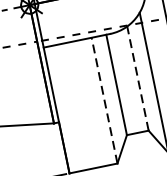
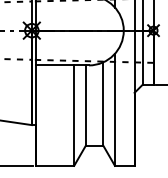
line: (138, 77) -> (103, 103), dashed -> solid
line: (104, 100) -> (74, 115), dashed -> solid

